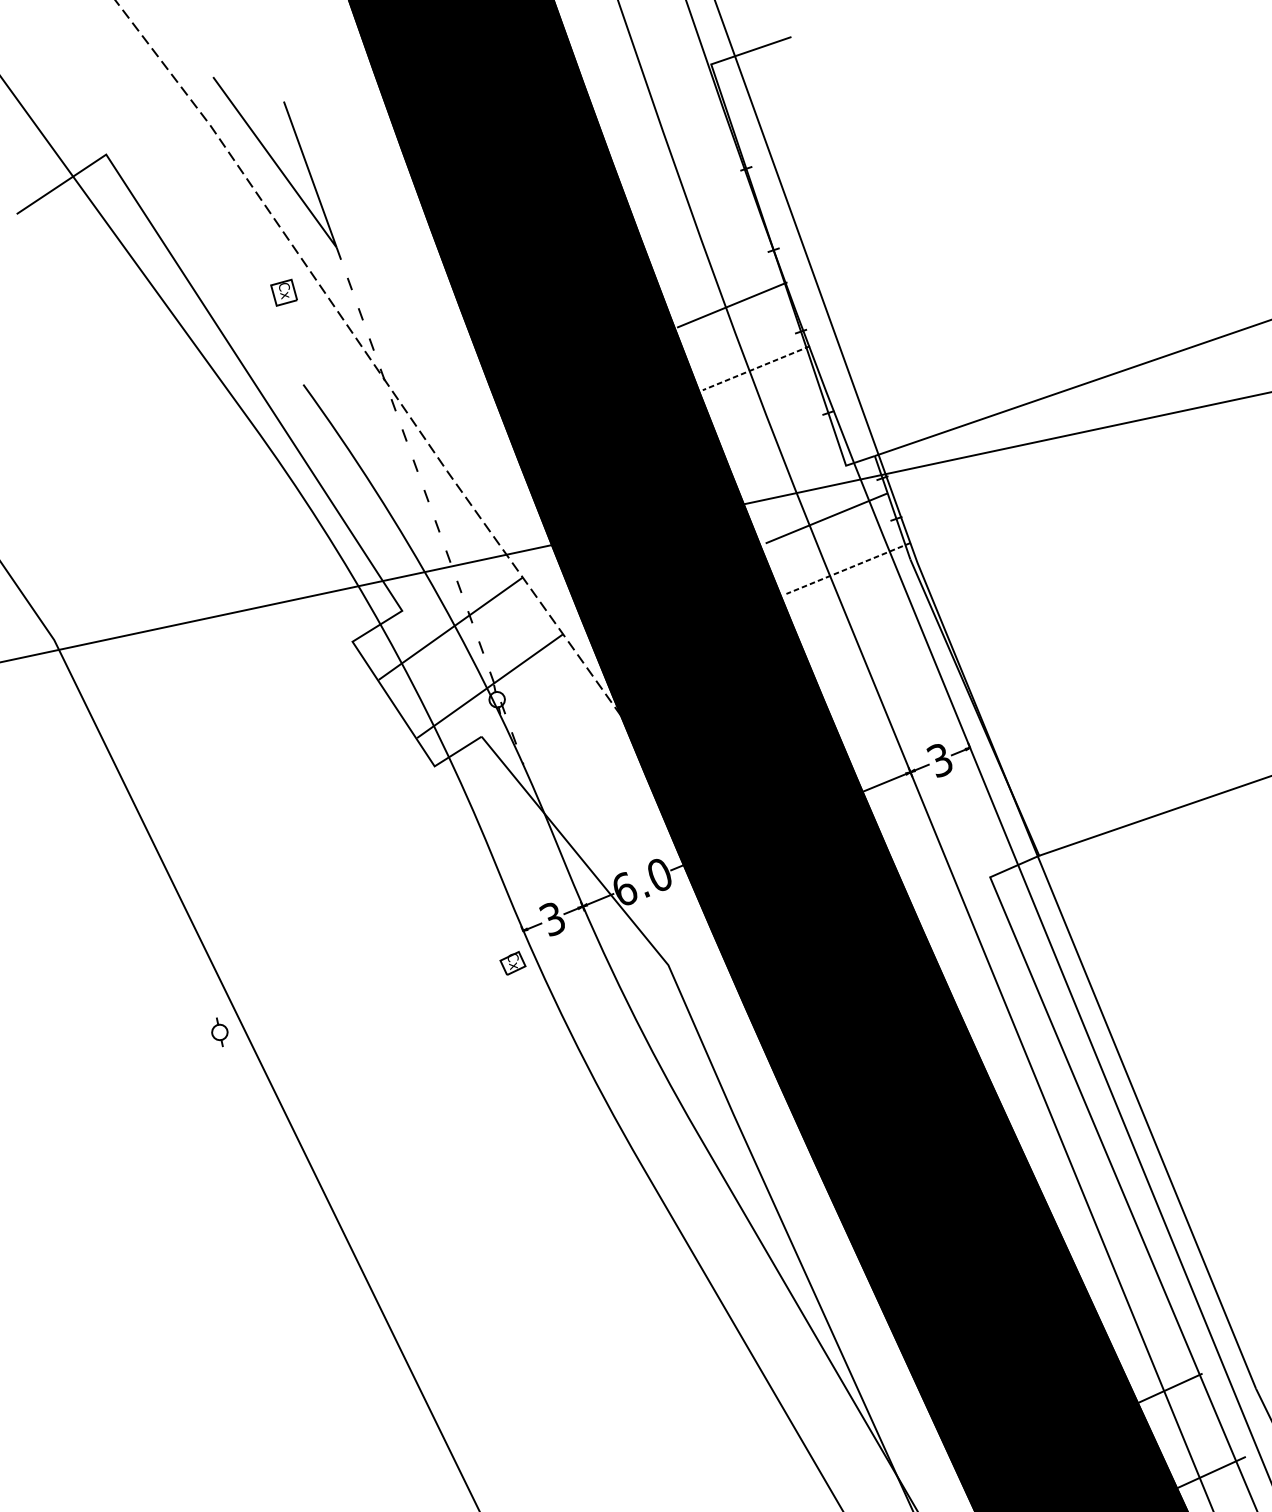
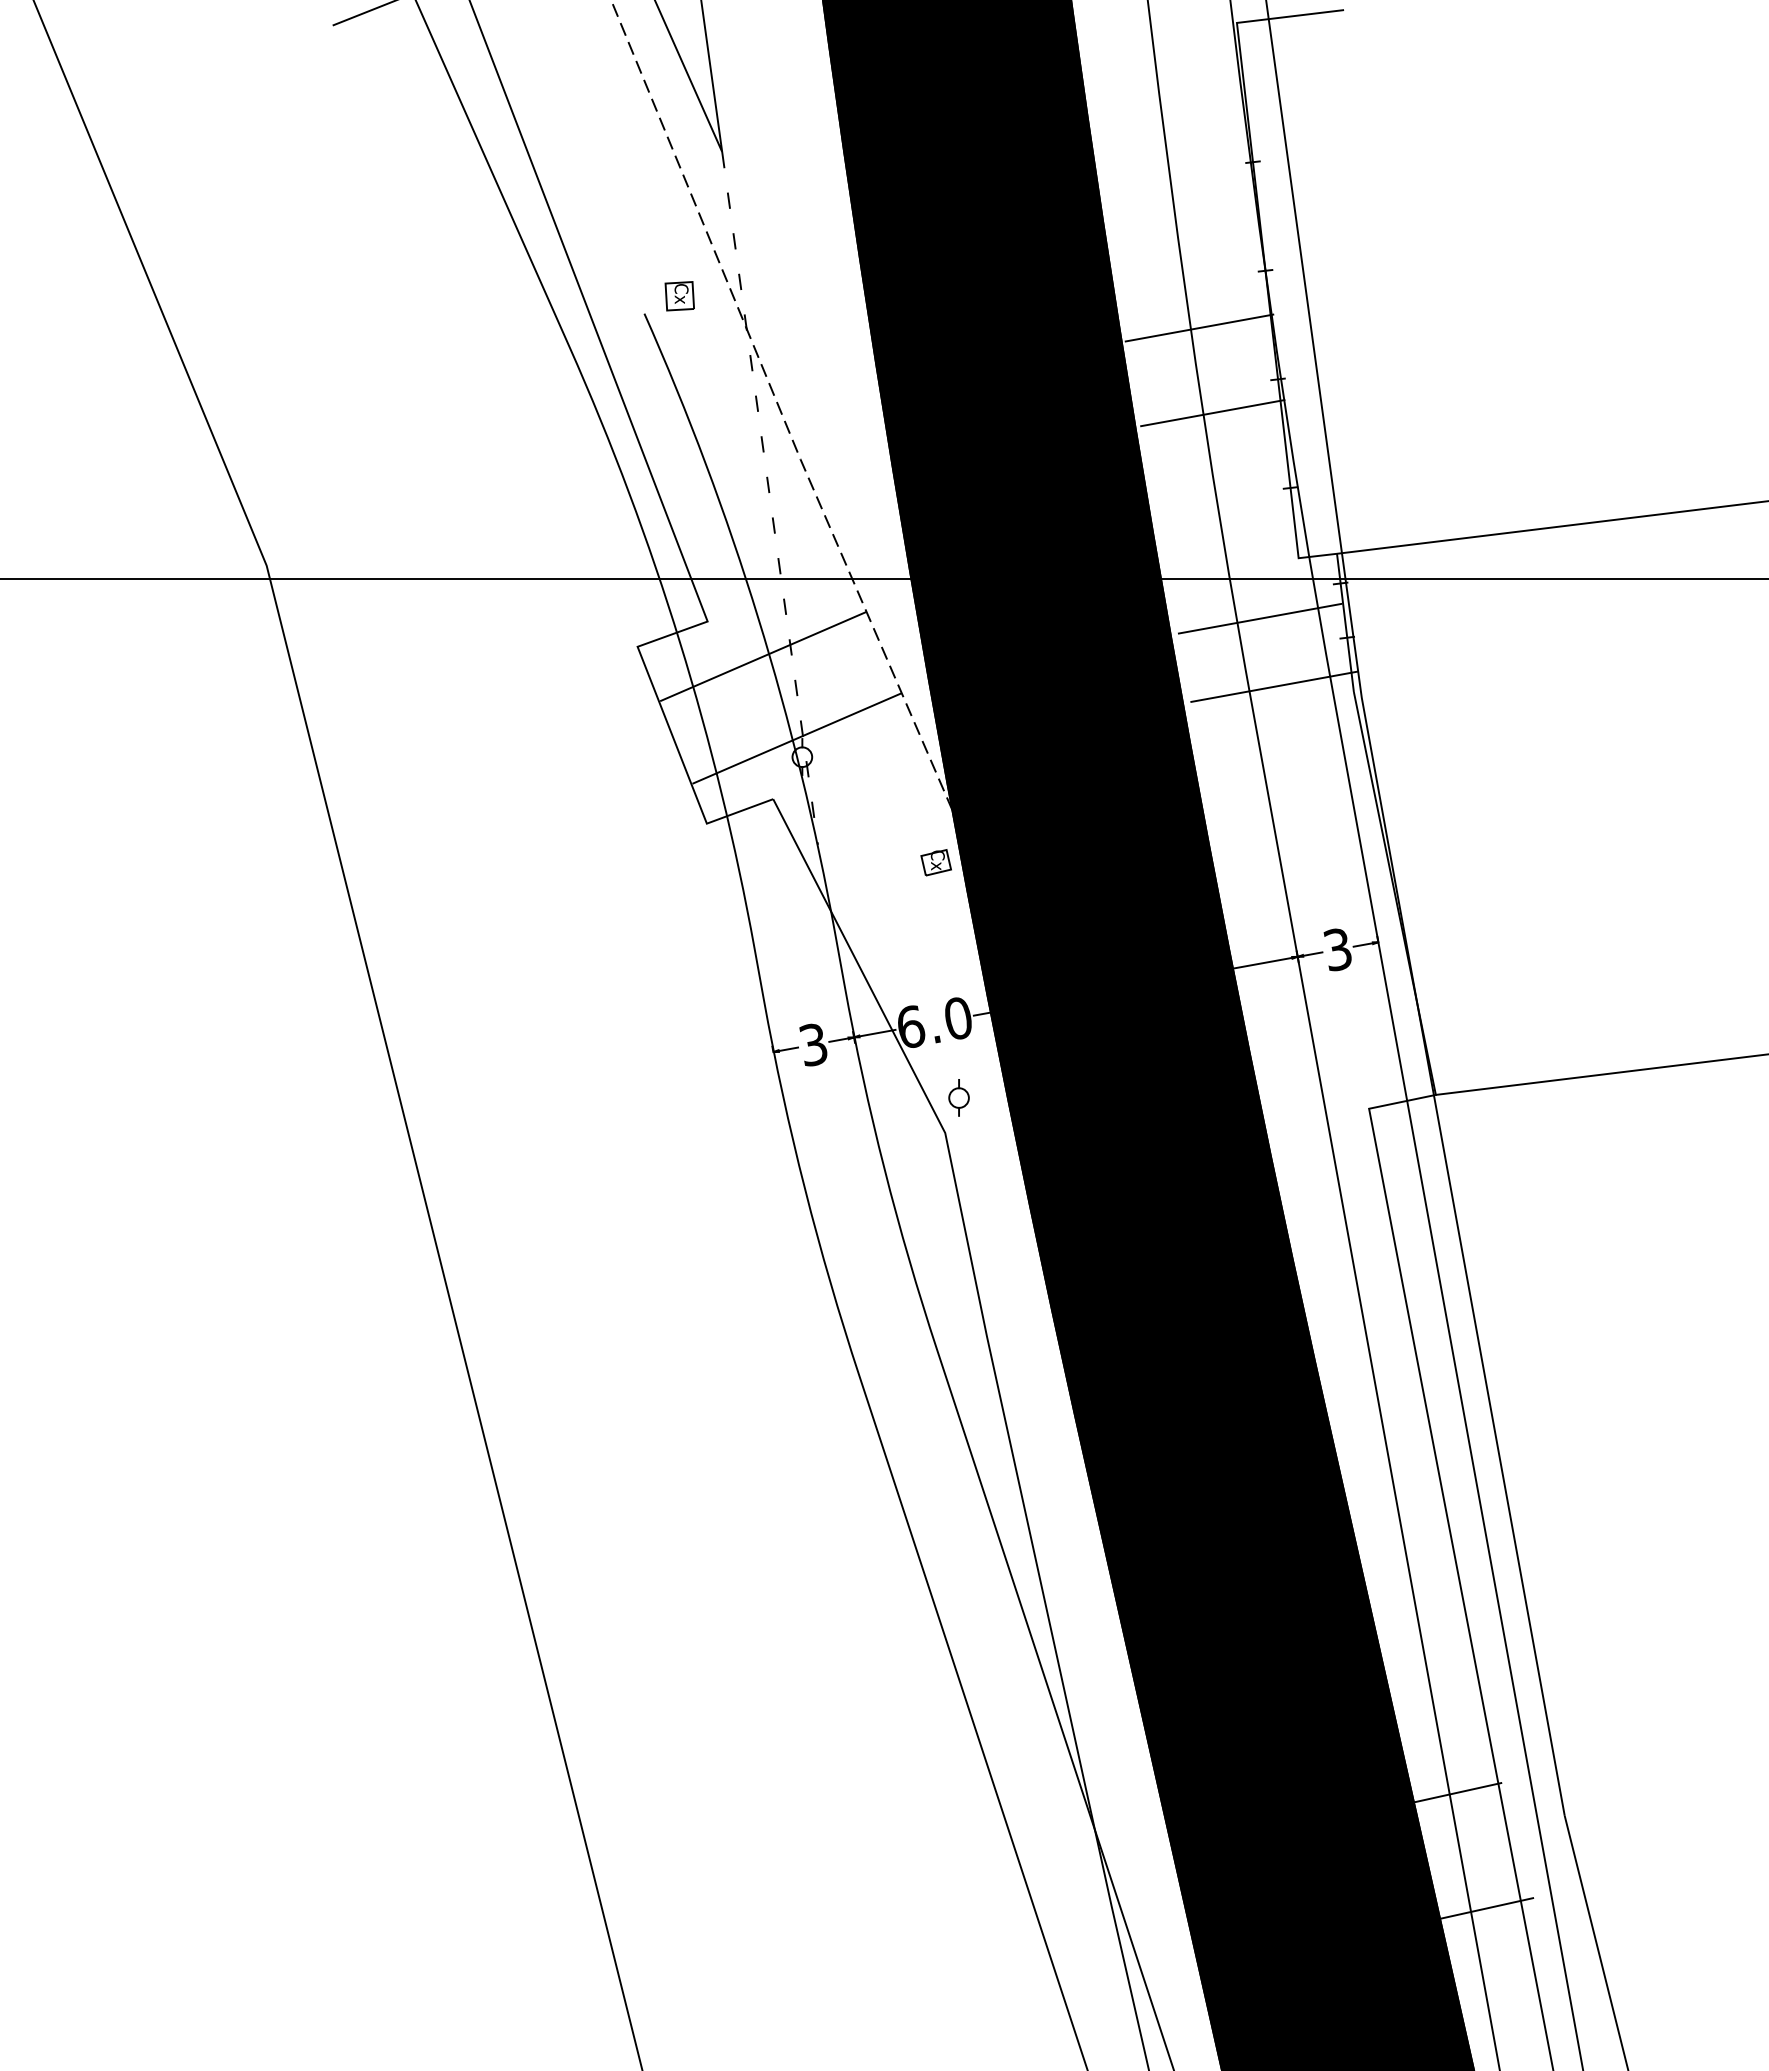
part: (283, 293) -> (679, 296), moved
line: (756, 368) -> (1212, 413), dashed -> solid
line: (848, 568) -> (1274, 686), dashed -> solid
part: (512, 963) -> (935, 862), moved
part: (219, 1032) -> (958, 1097), moved

